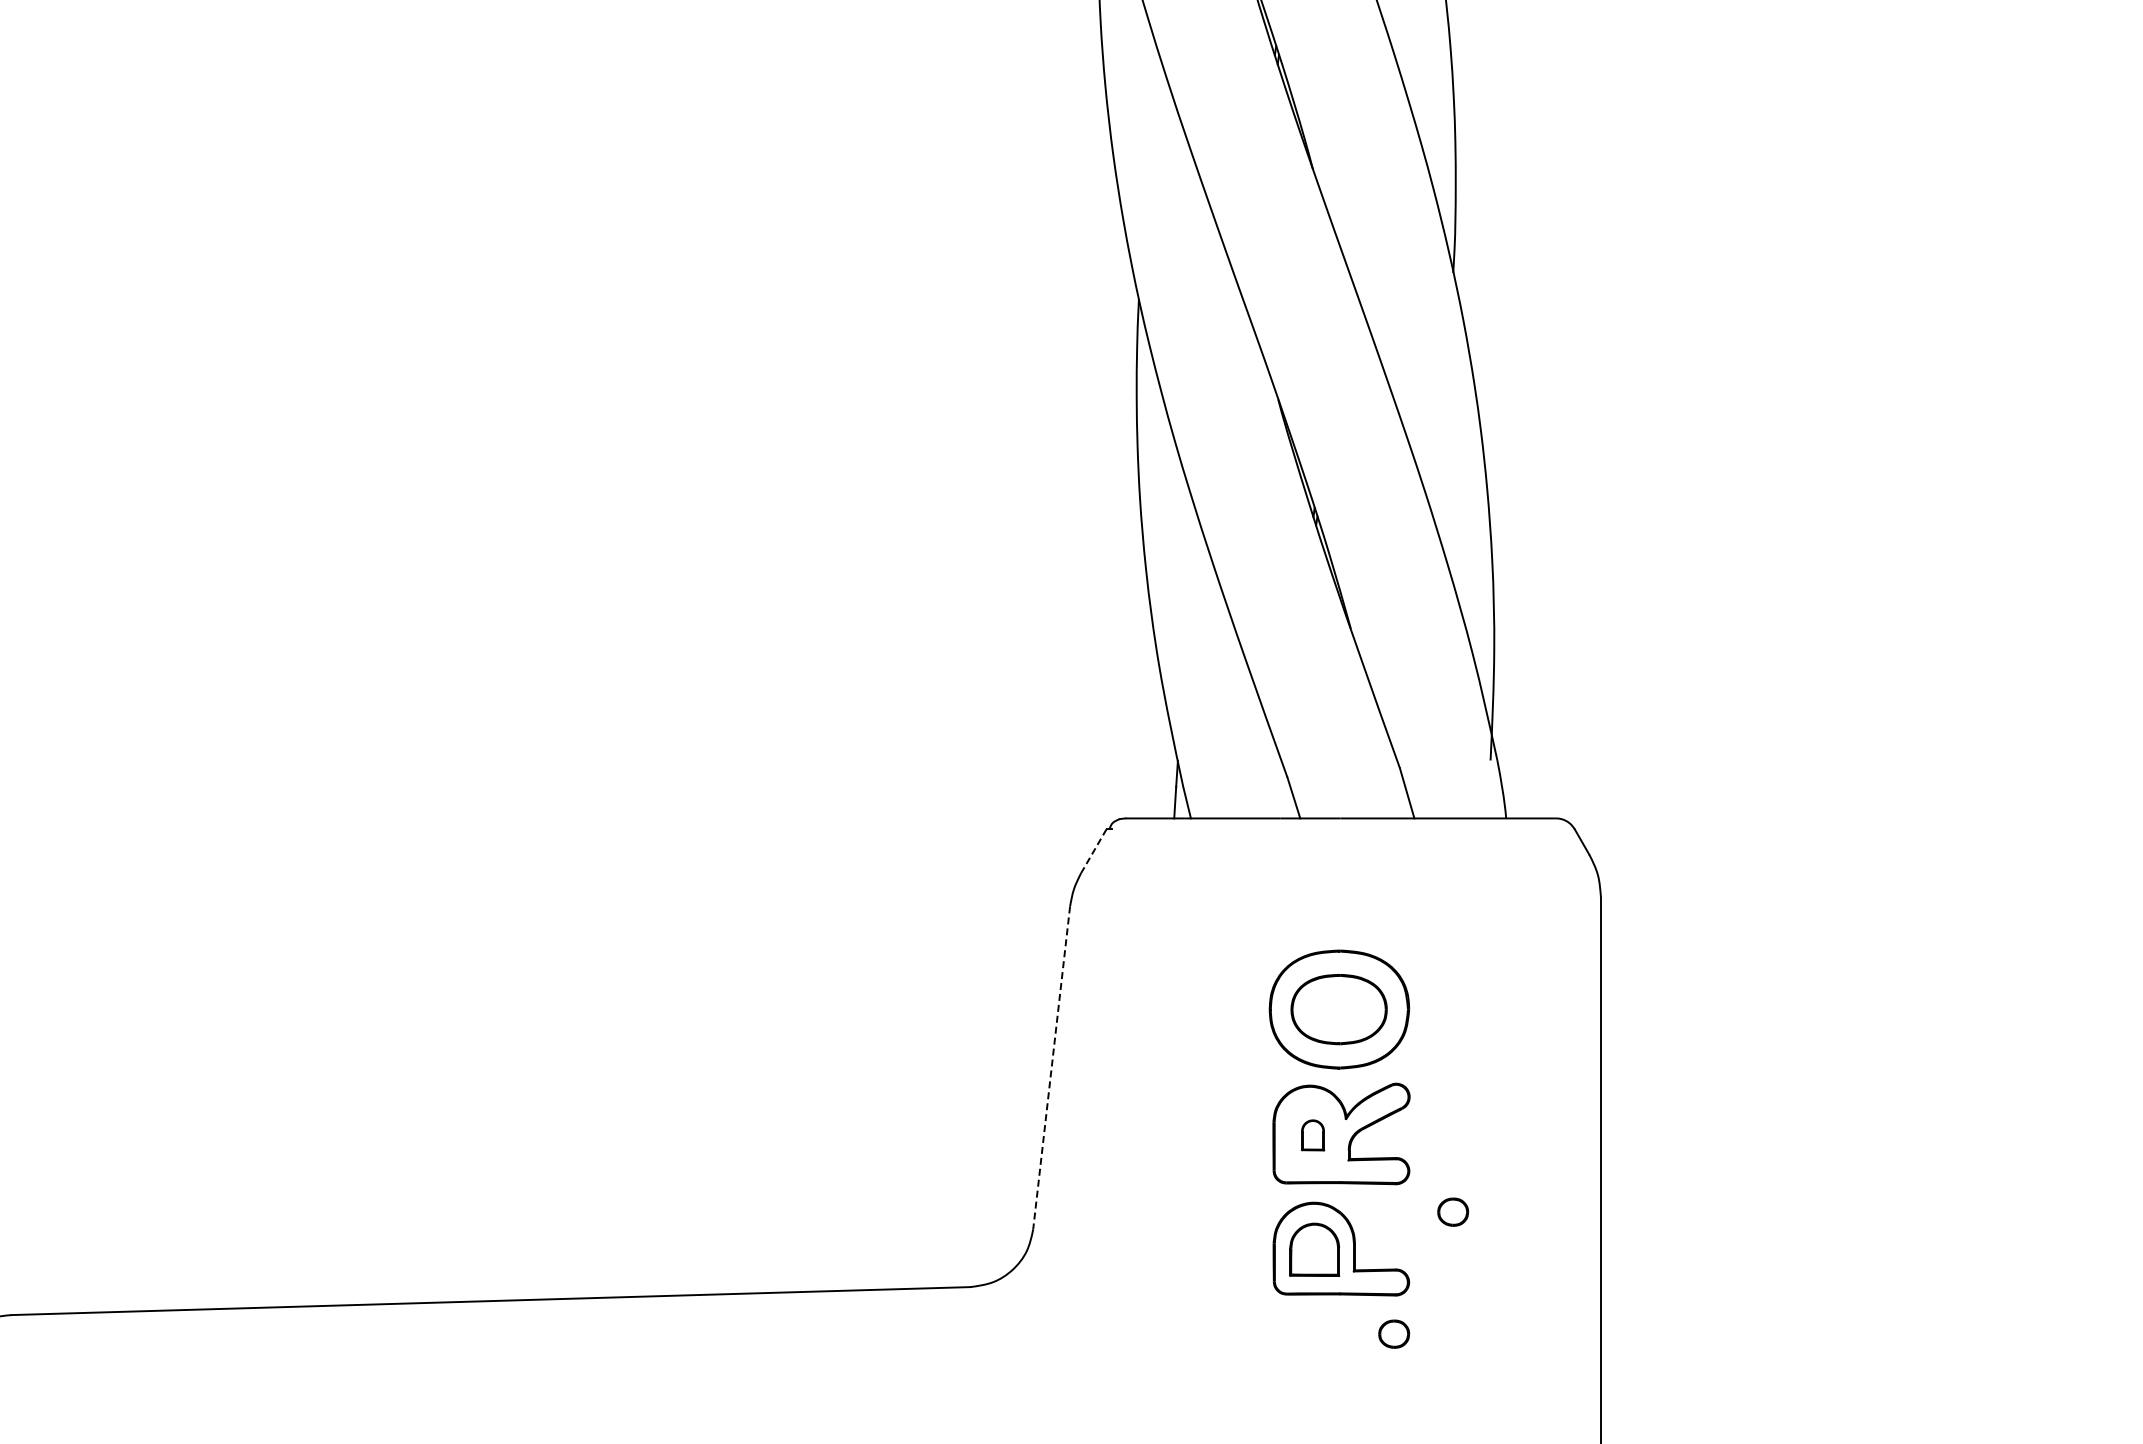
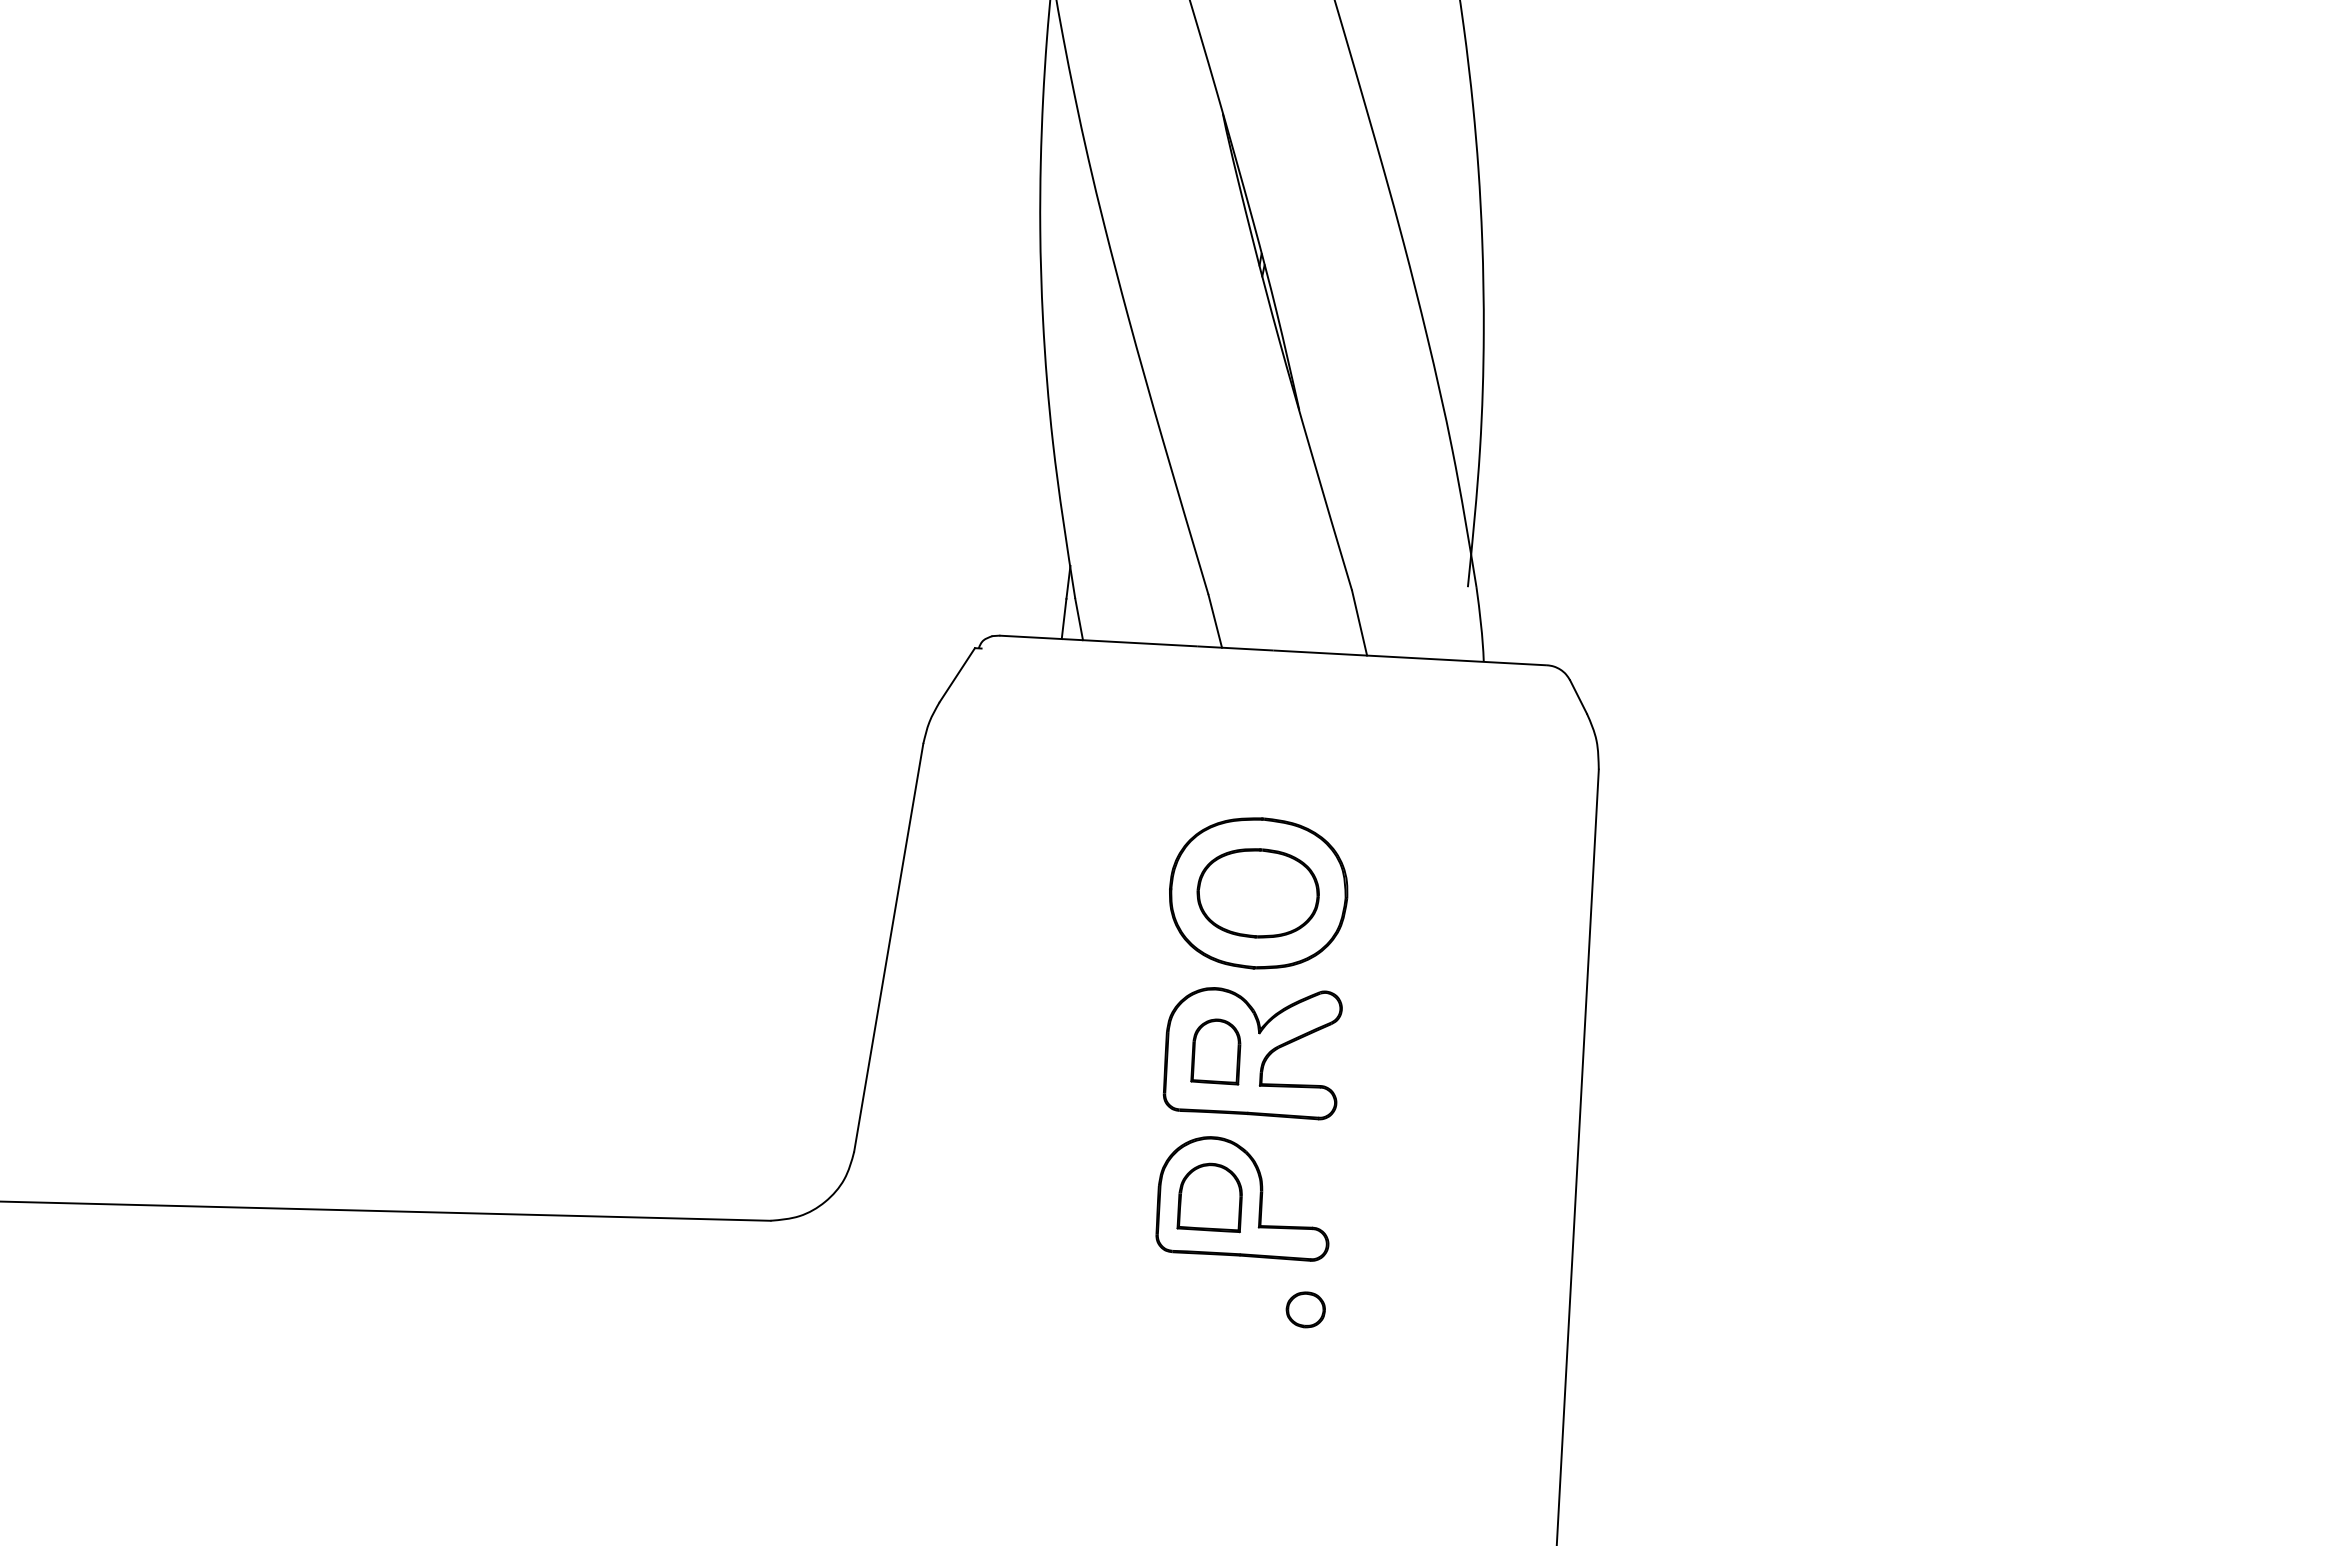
line: (1093, 851) -> (956, 675), dashed -> solid
line: (1051, 1068) -> (888, 948), dashed -> solid
part: (1312, 1135) -> (1215, 1051), size x1.67
part: (1453, 1211) -> (1389, 1157), removed

